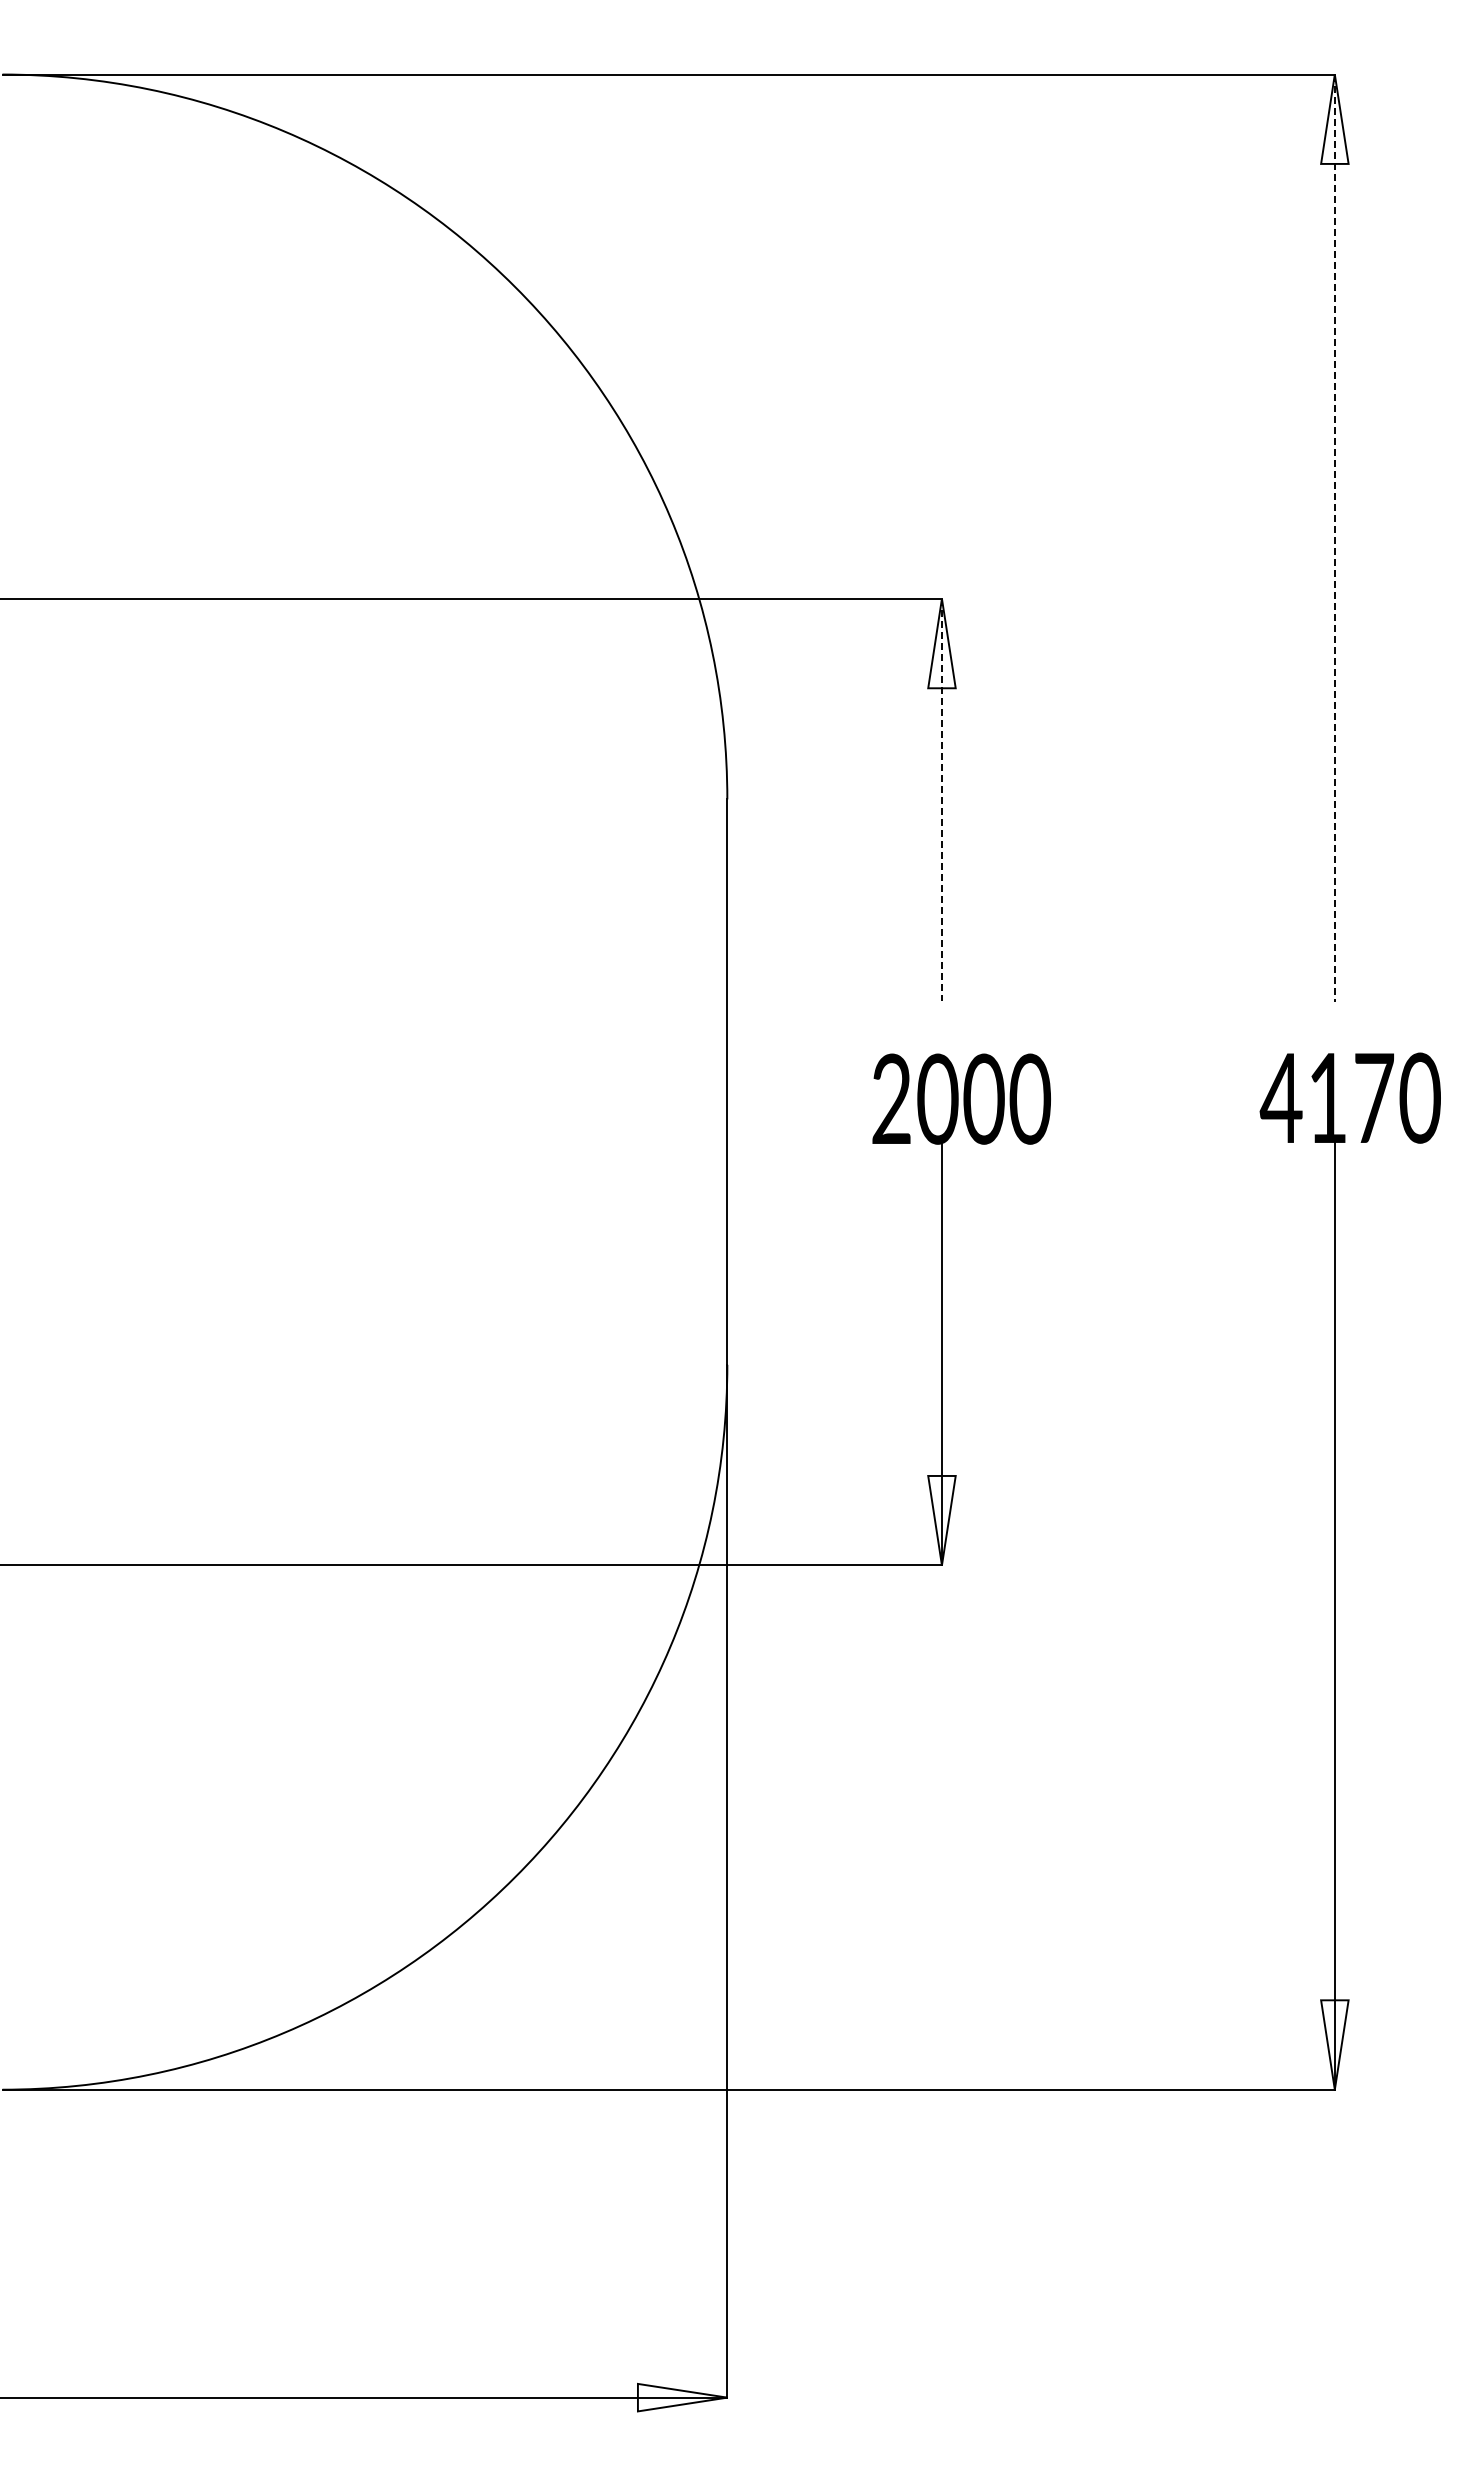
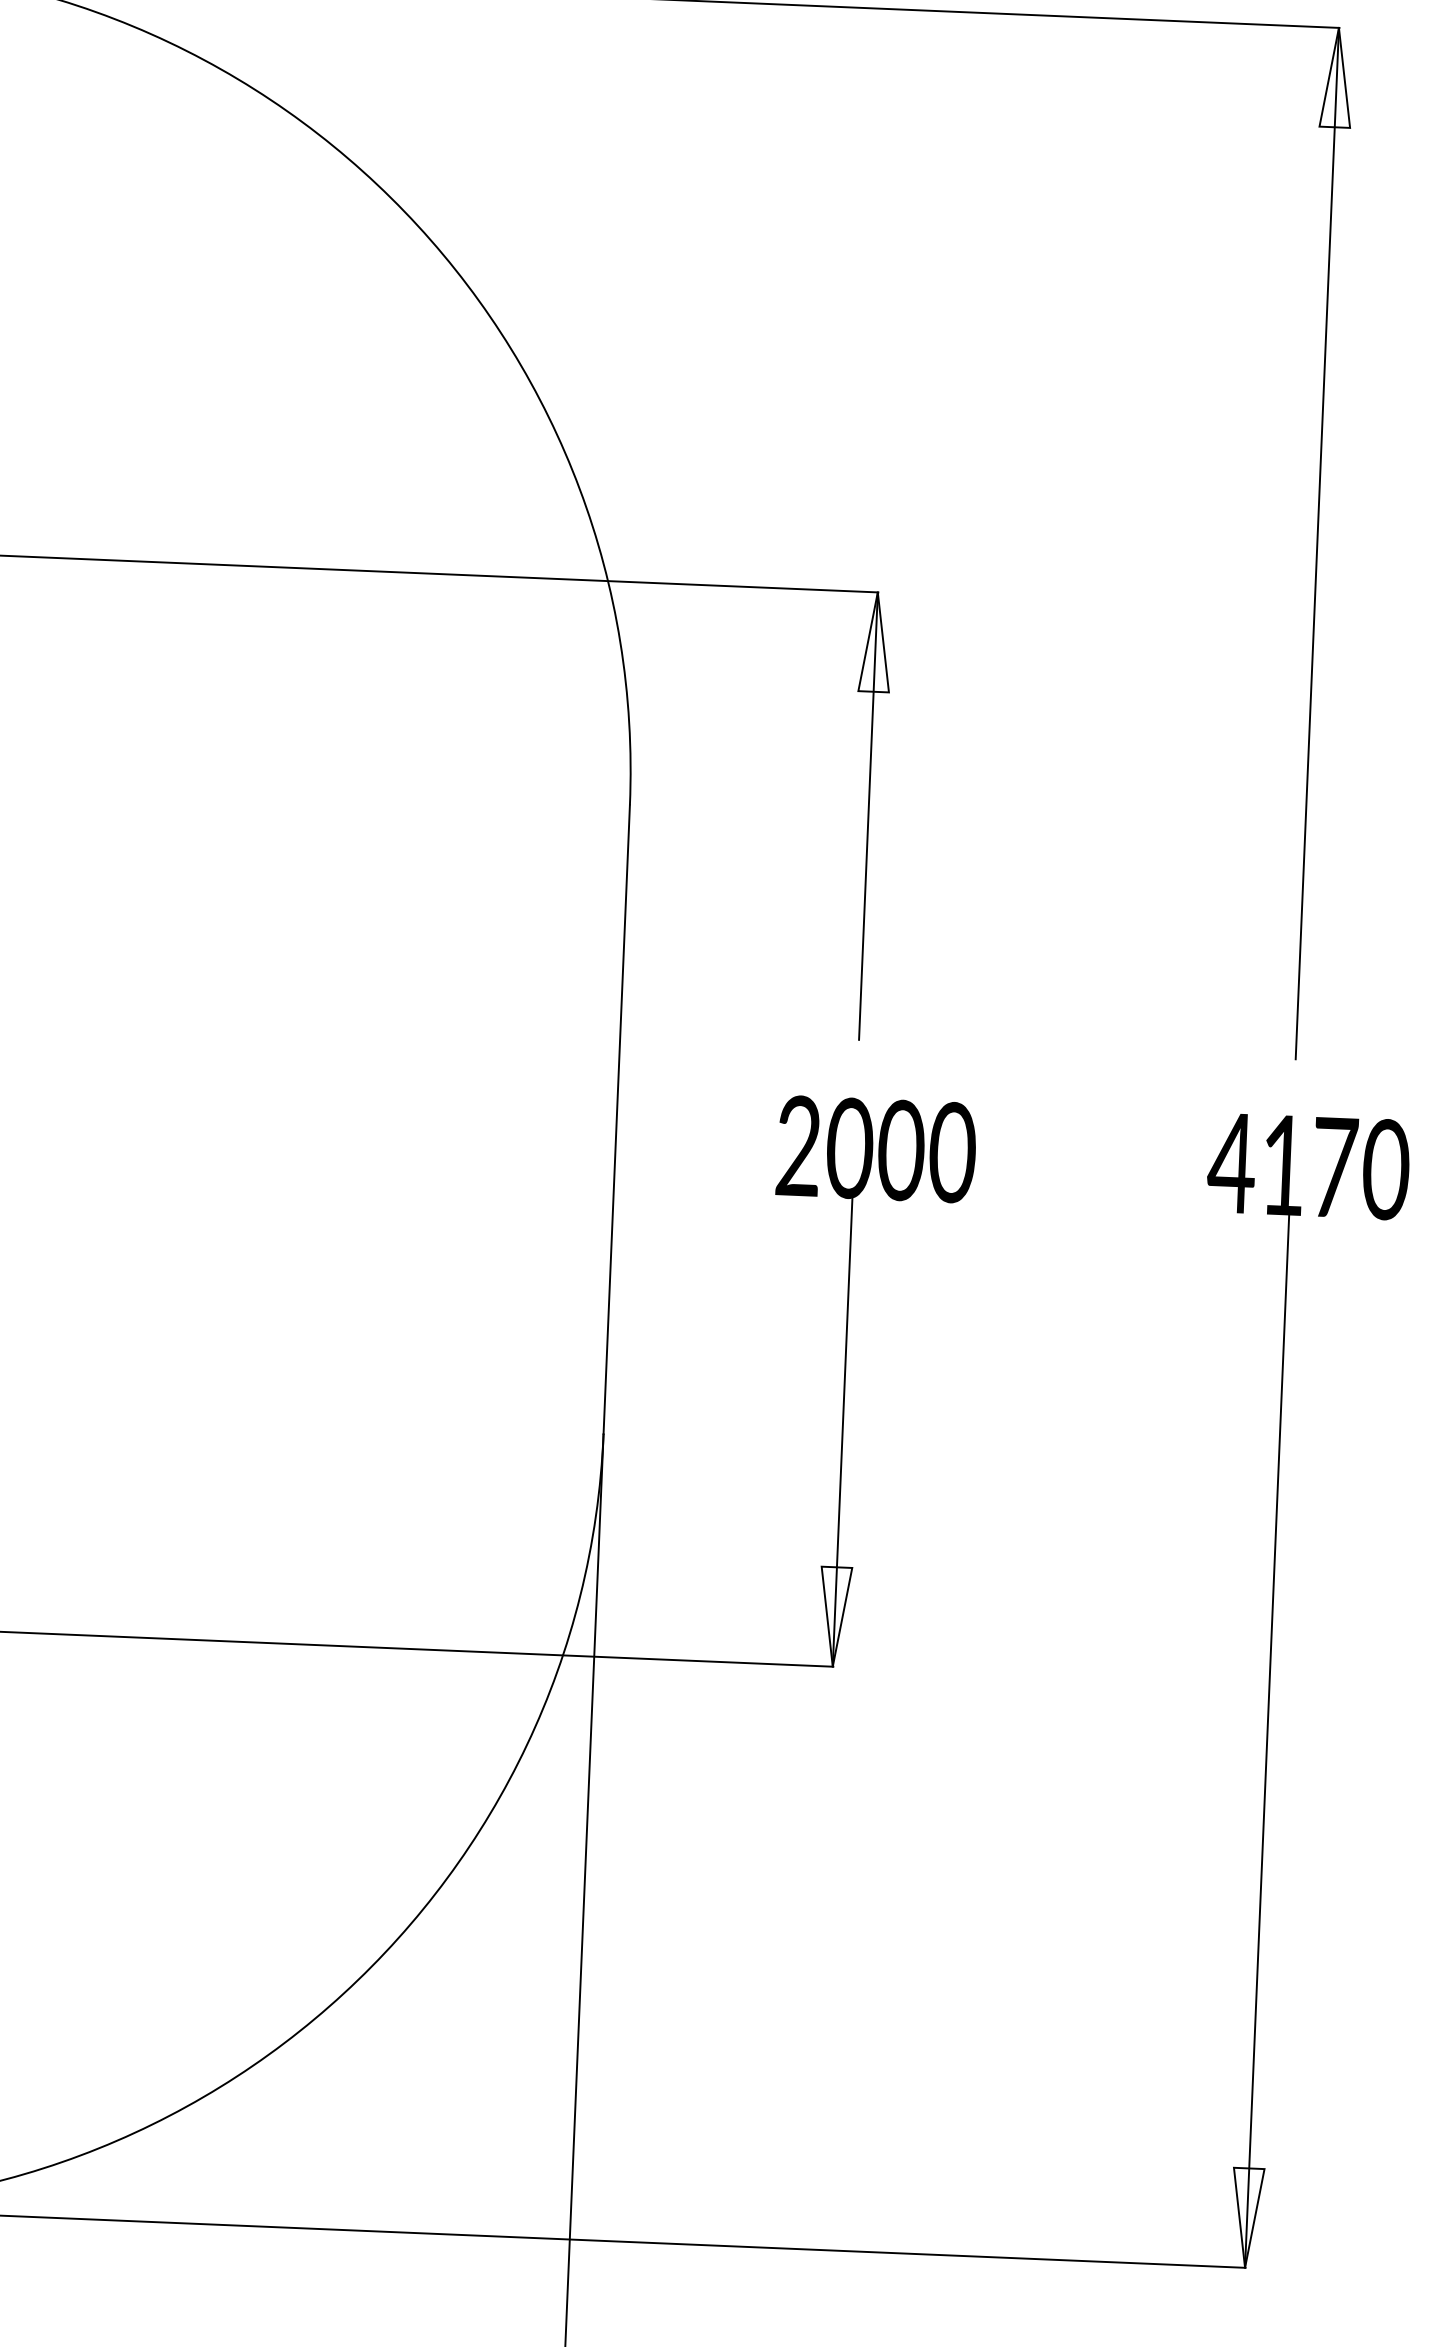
line: (1334, 538) -> (1316, 543), dashed -> solid
line: (941, 800) -> (867, 816), dashed -> solid

